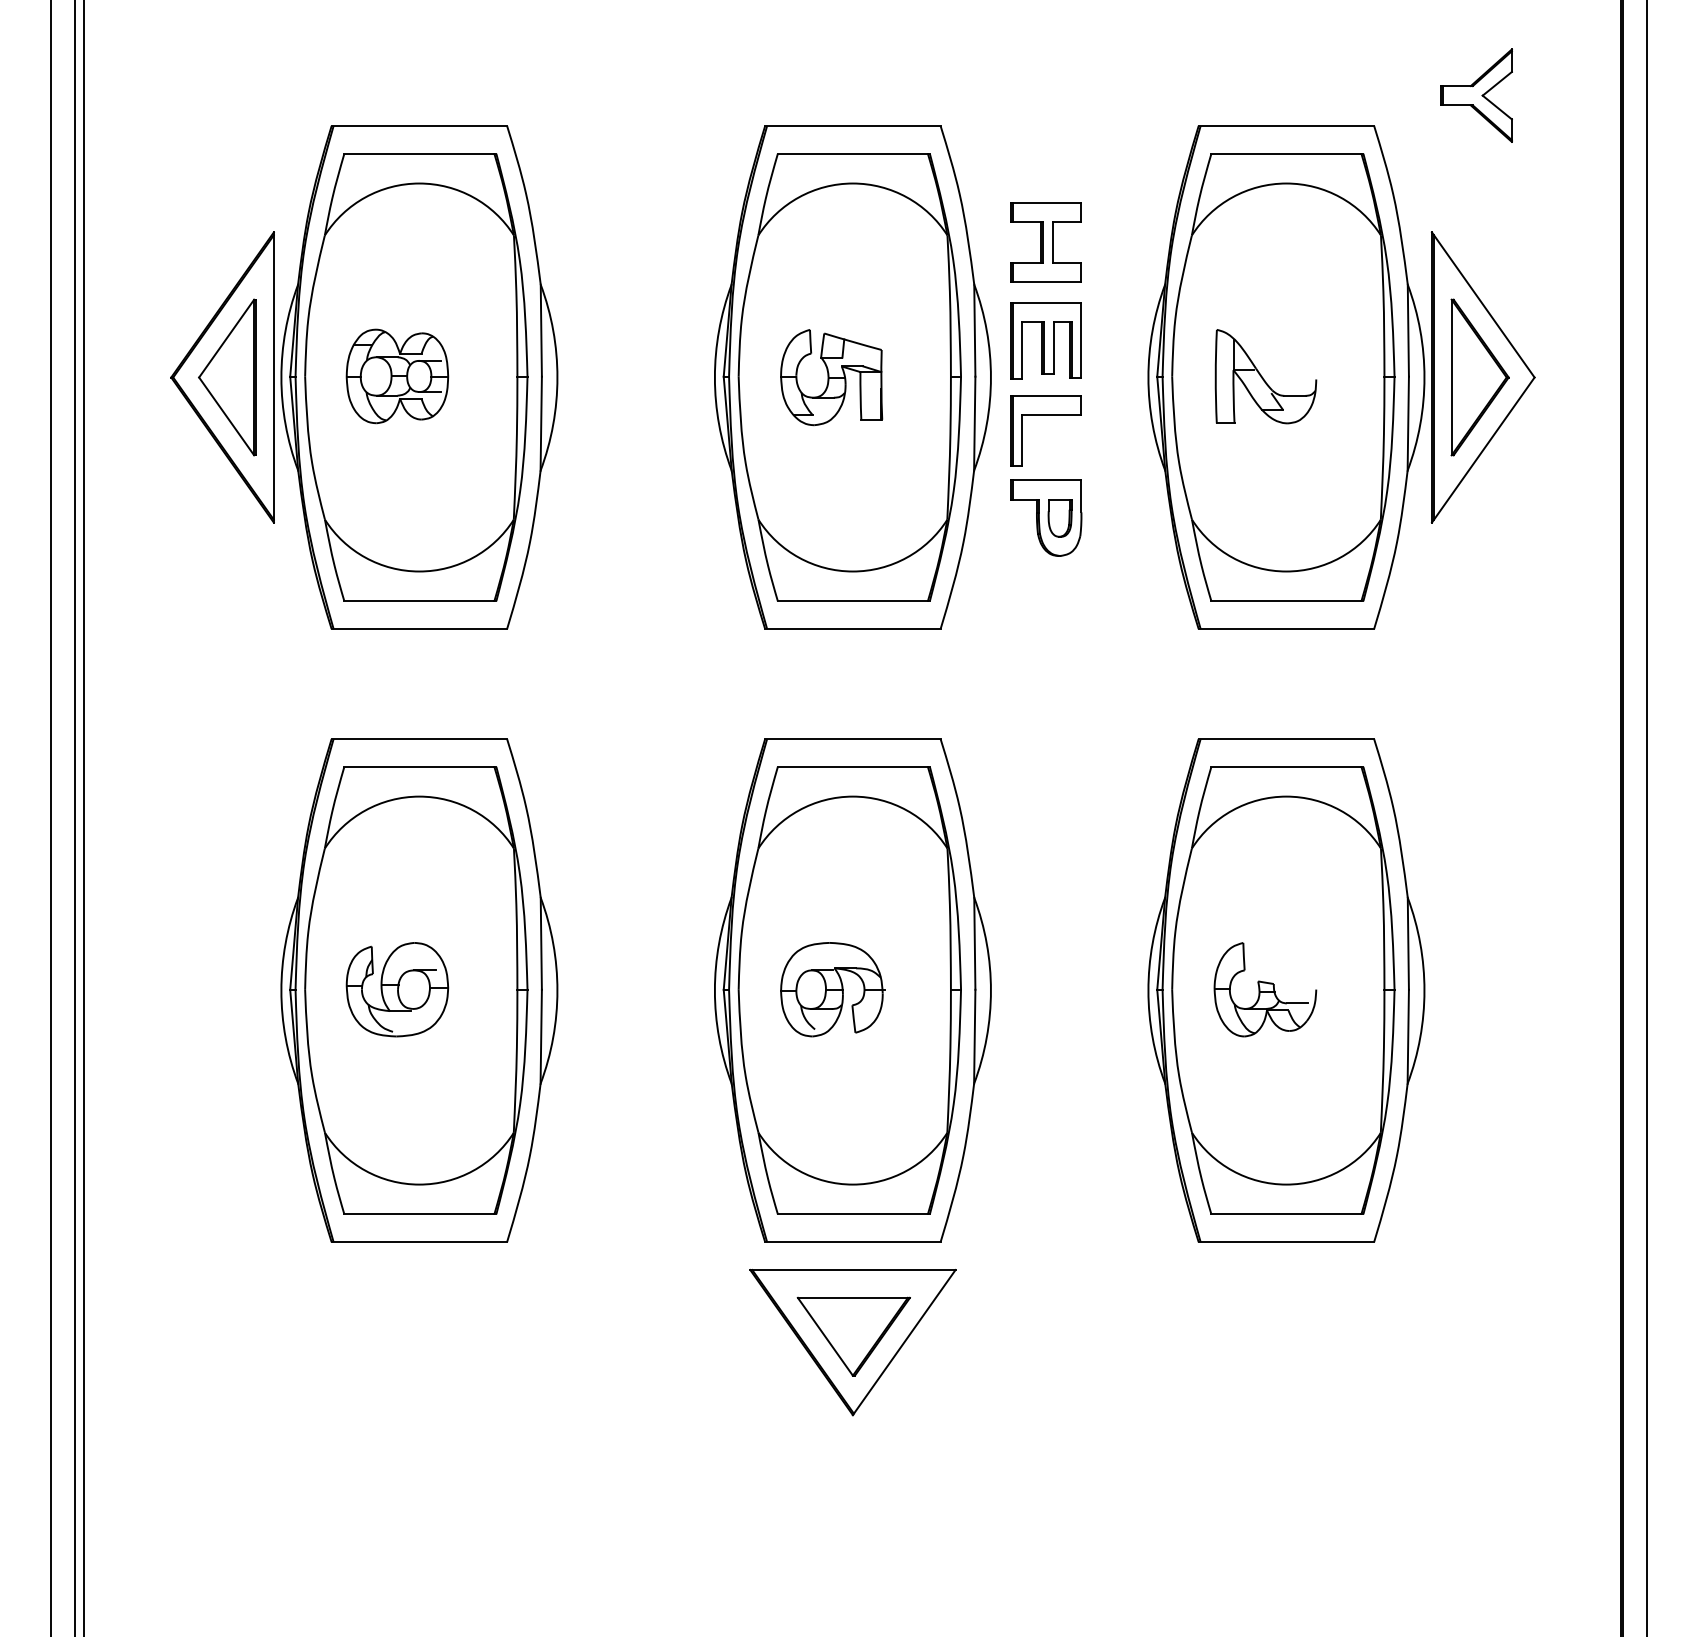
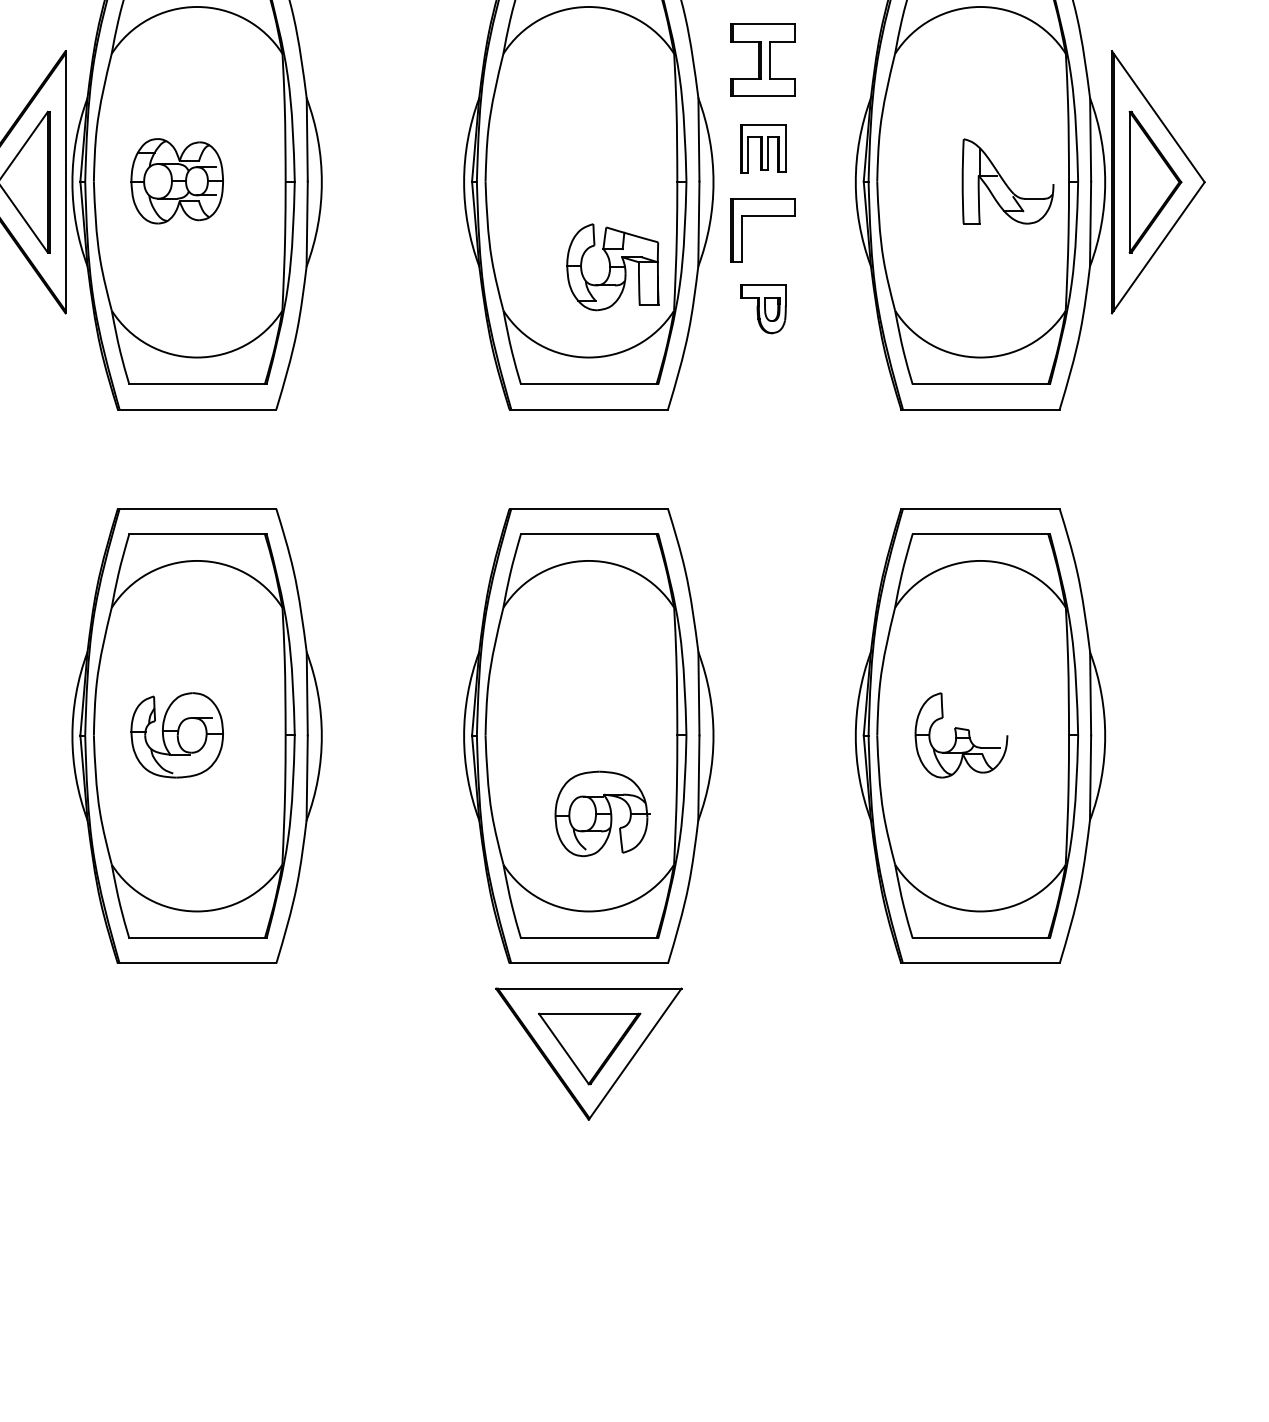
part: (1045, 340) -> (762, 148), size x0.7
part: (1265, 376) -> (1007, 181), moved
part: (831, 377) -> (612, 267), moved
part: (1046, 517) -> (763, 308), size x0.7
part: (832, 989) -> (601, 813), moved

